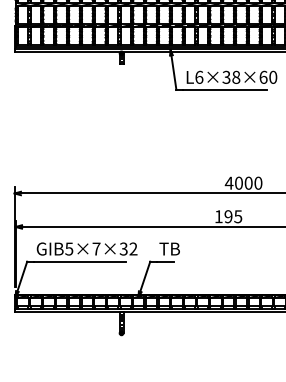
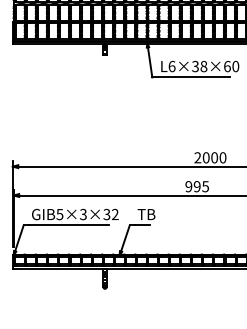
text: (228, 182) -> (197, 157), 4000 -> 2000
text: (218, 216) -> (188, 186), 195 -> 995
text: (96, 248) -> (83, 214), GIB5×7×32 -> GIB5×3×32

